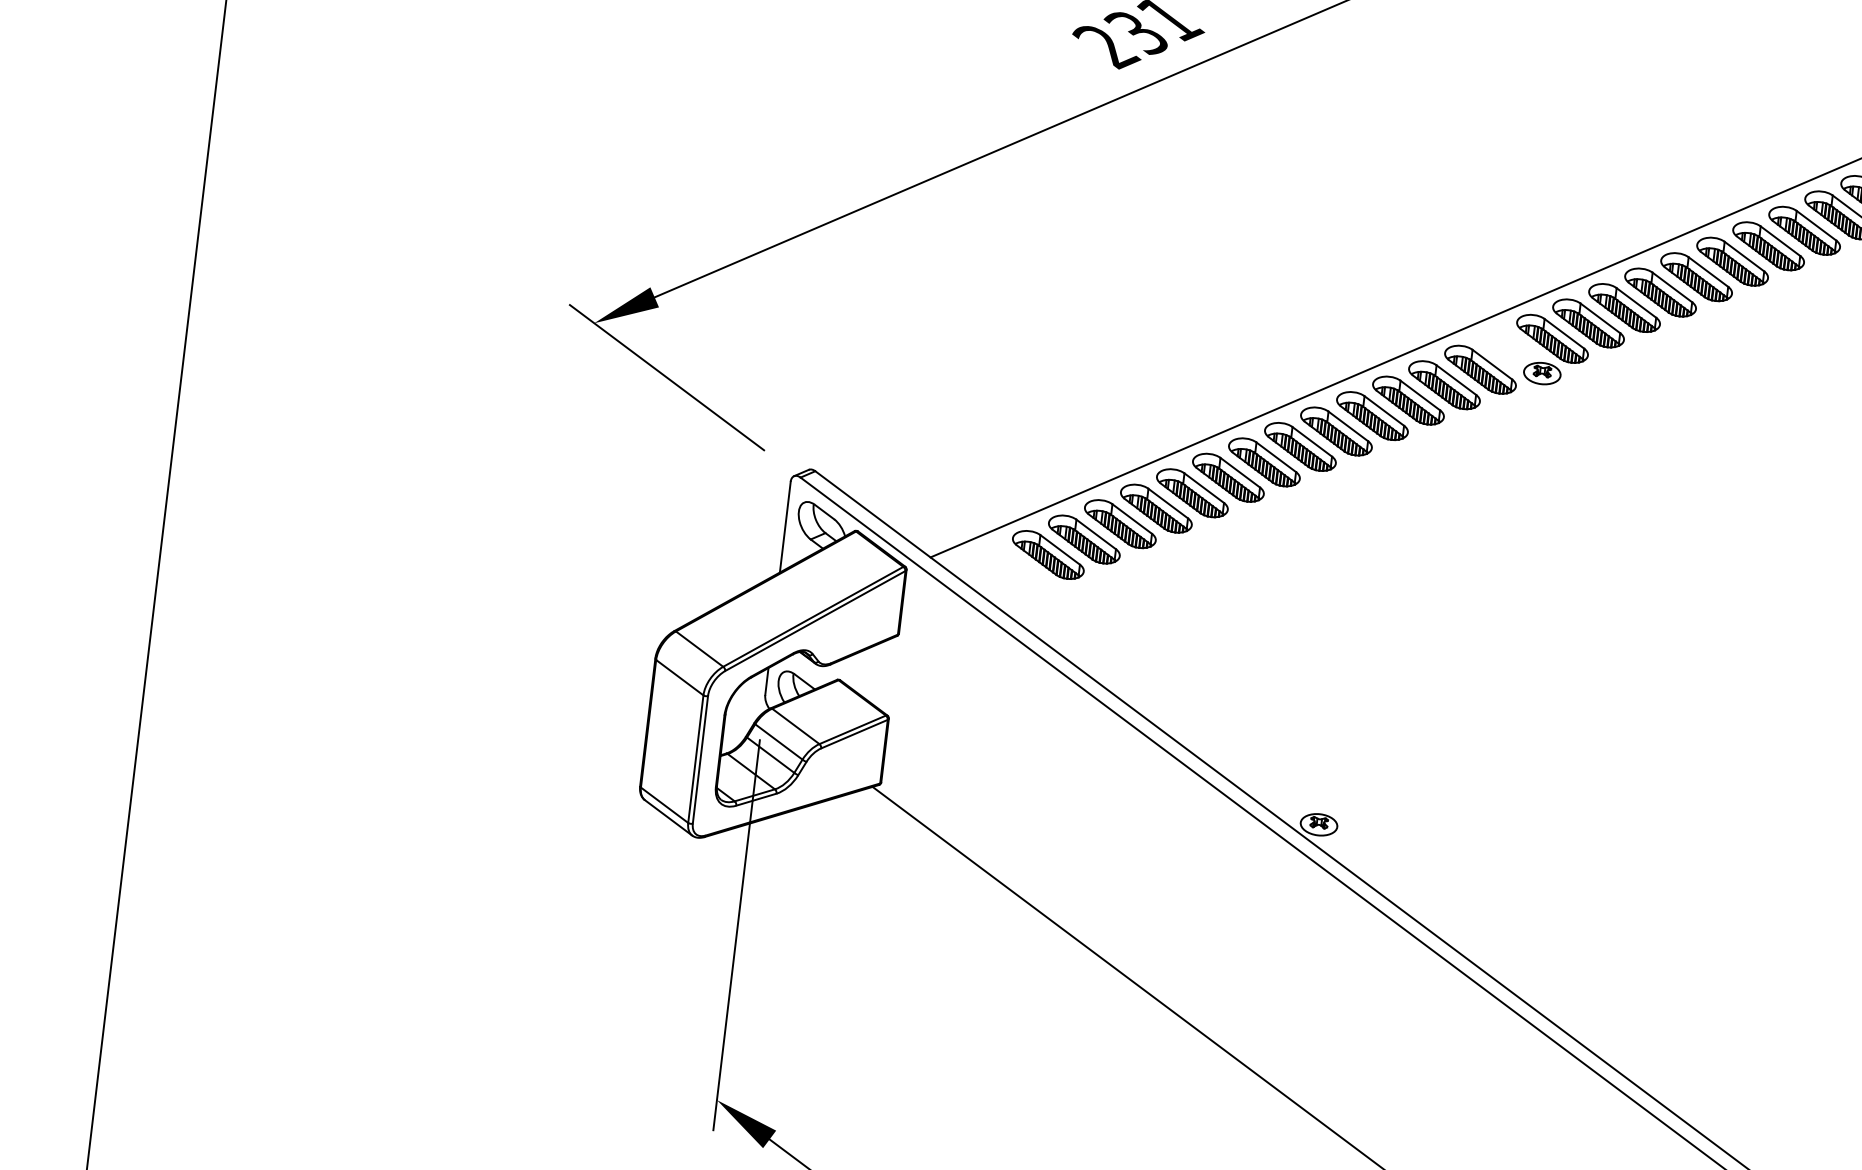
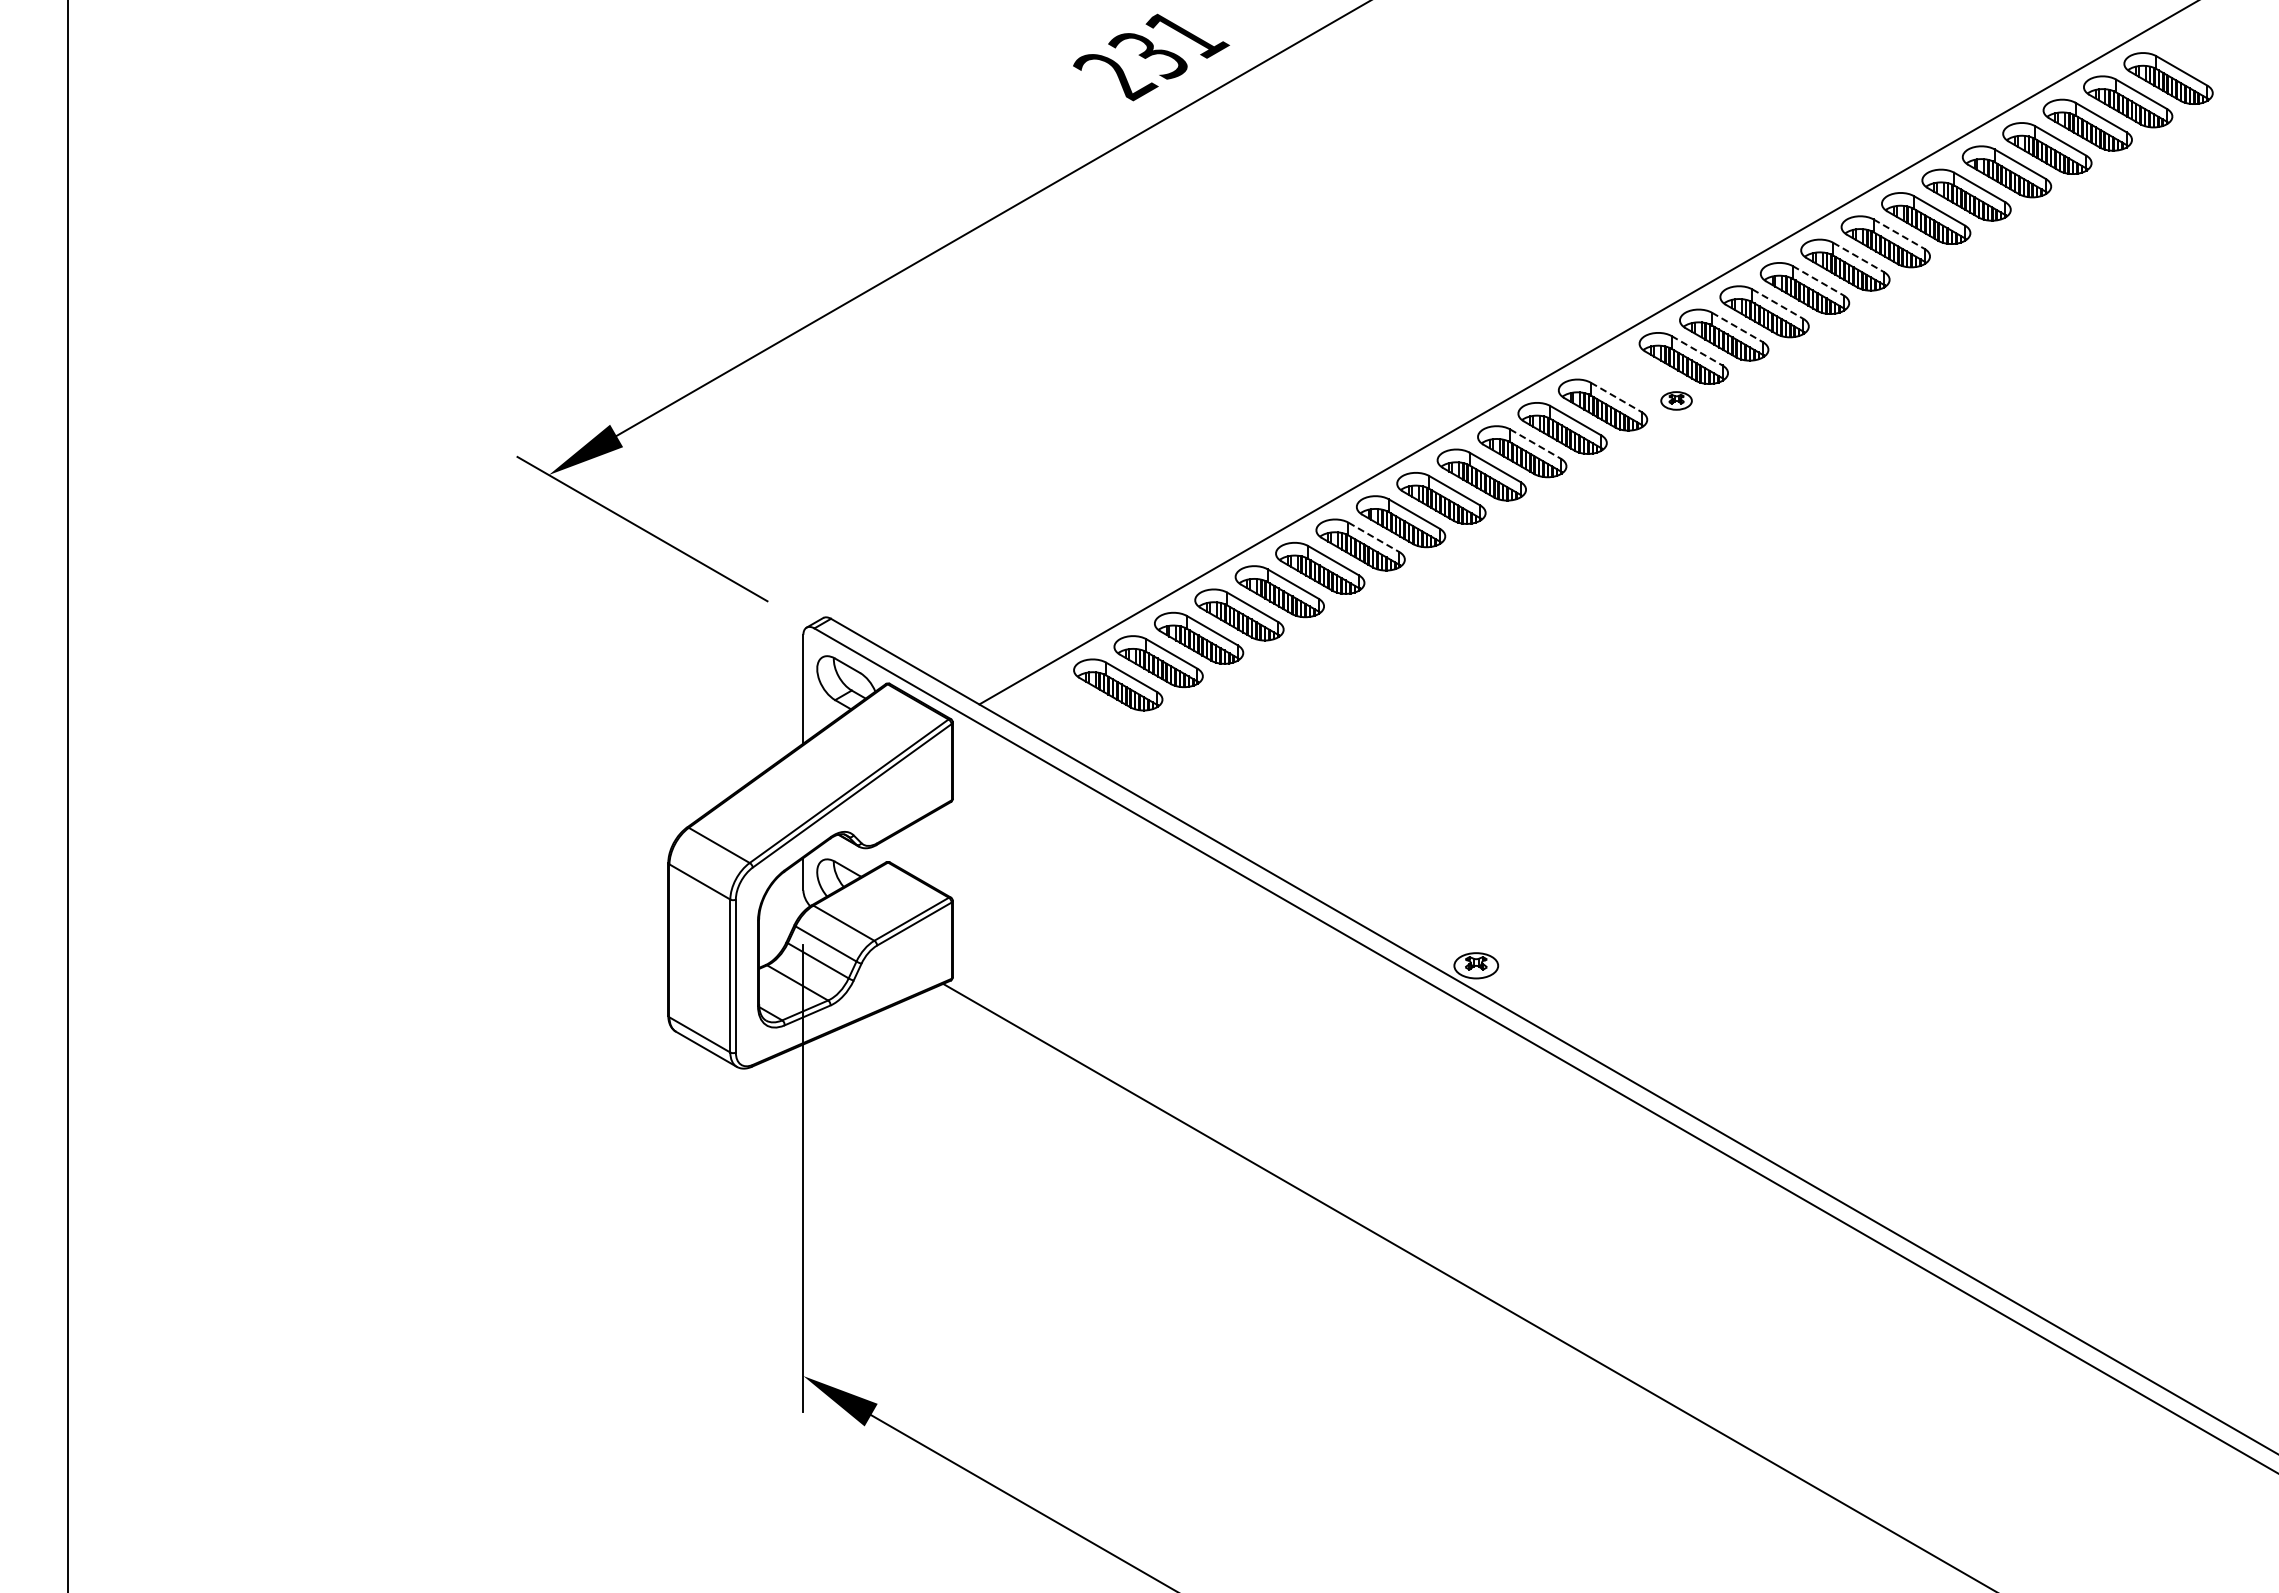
line: (1744, 256) -> (1899, 234), solid -> dashed
line: (1709, 272) -> (1859, 257), solid -> dashed
line: (1672, 288) -> (1818, 281), solid -> dashed
line: (1636, 303) -> (1778, 304), solid -> dashed
line: (1600, 318) -> (1737, 327), solid -> dashed
line: (1564, 334) -> (1697, 351), solid -> dashed
line: (1492, 364) -> (1616, 397), solid -> dashed
part: (1542, 373) -> (1676, 400), size x0.7
line: (1420, 395) -> (1535, 444), solid -> dashed
line: (1276, 457) -> (1374, 537), solid -> dashed

